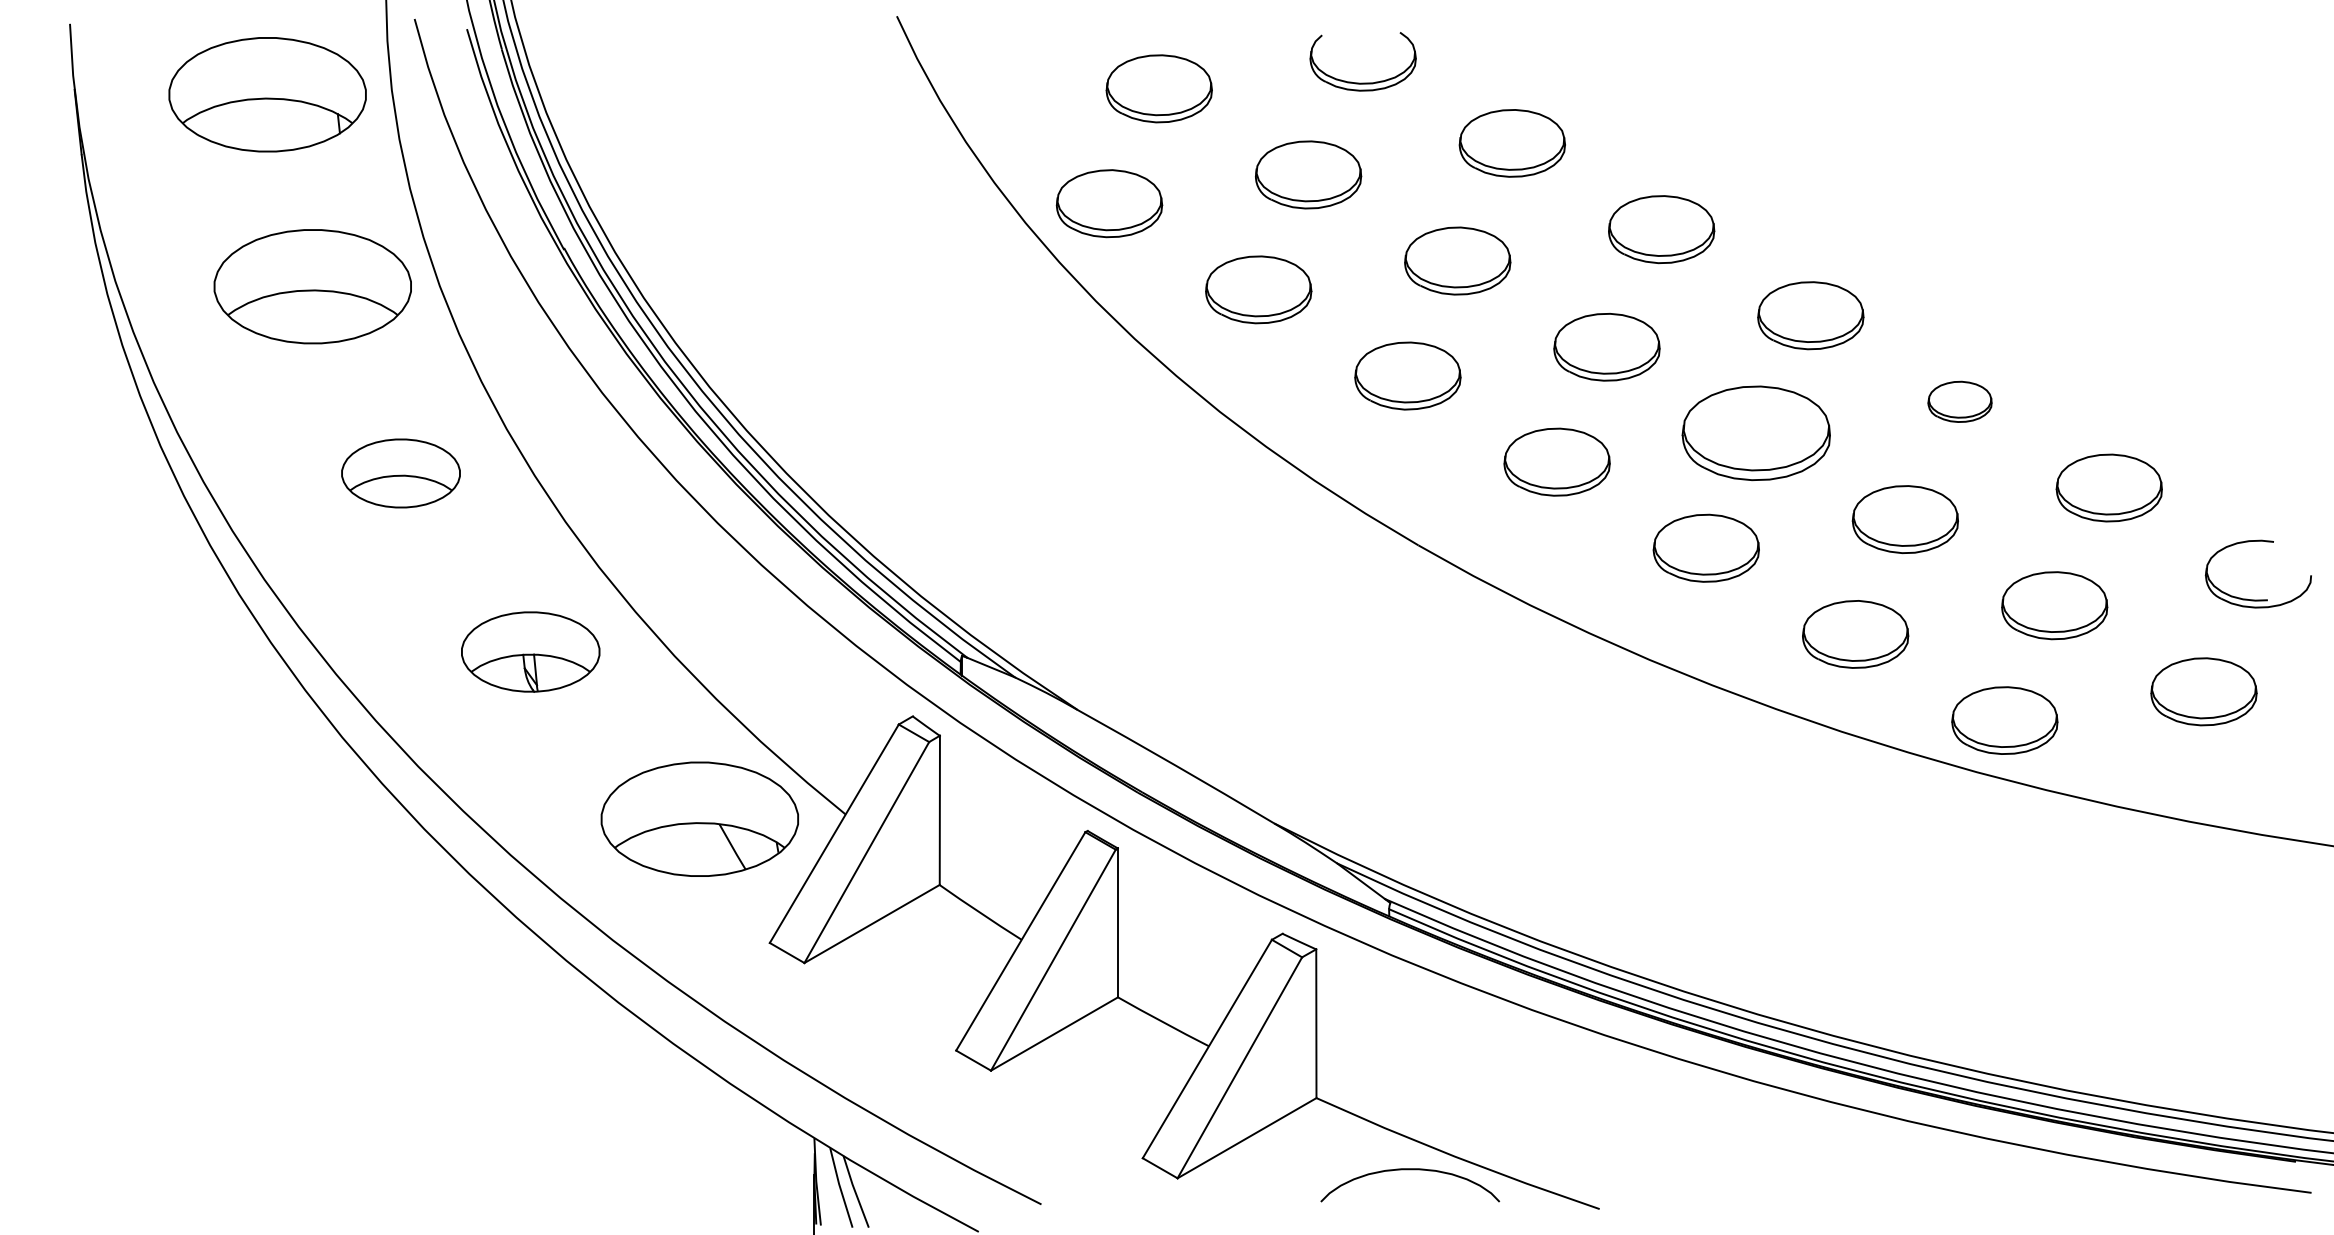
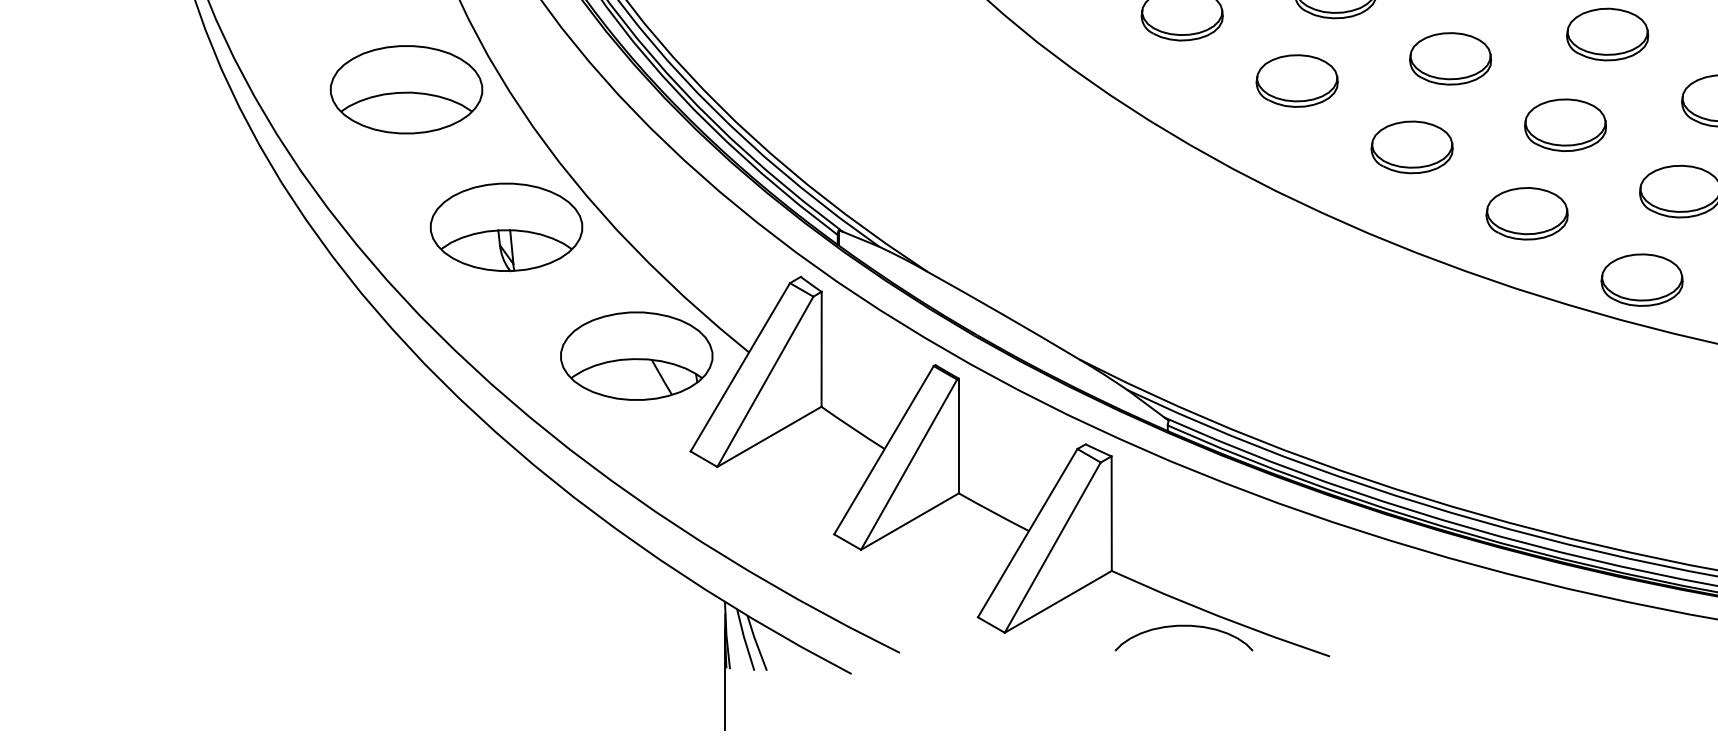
part: (1959, 401) -> (1607, 34), size x1.67
part: (1755, 433) -> (1450, 58), size x0.71
part: (400, 473) -> (406, 89), size x1.67
part: (530, 651) -> (506, 226), size x1.43

